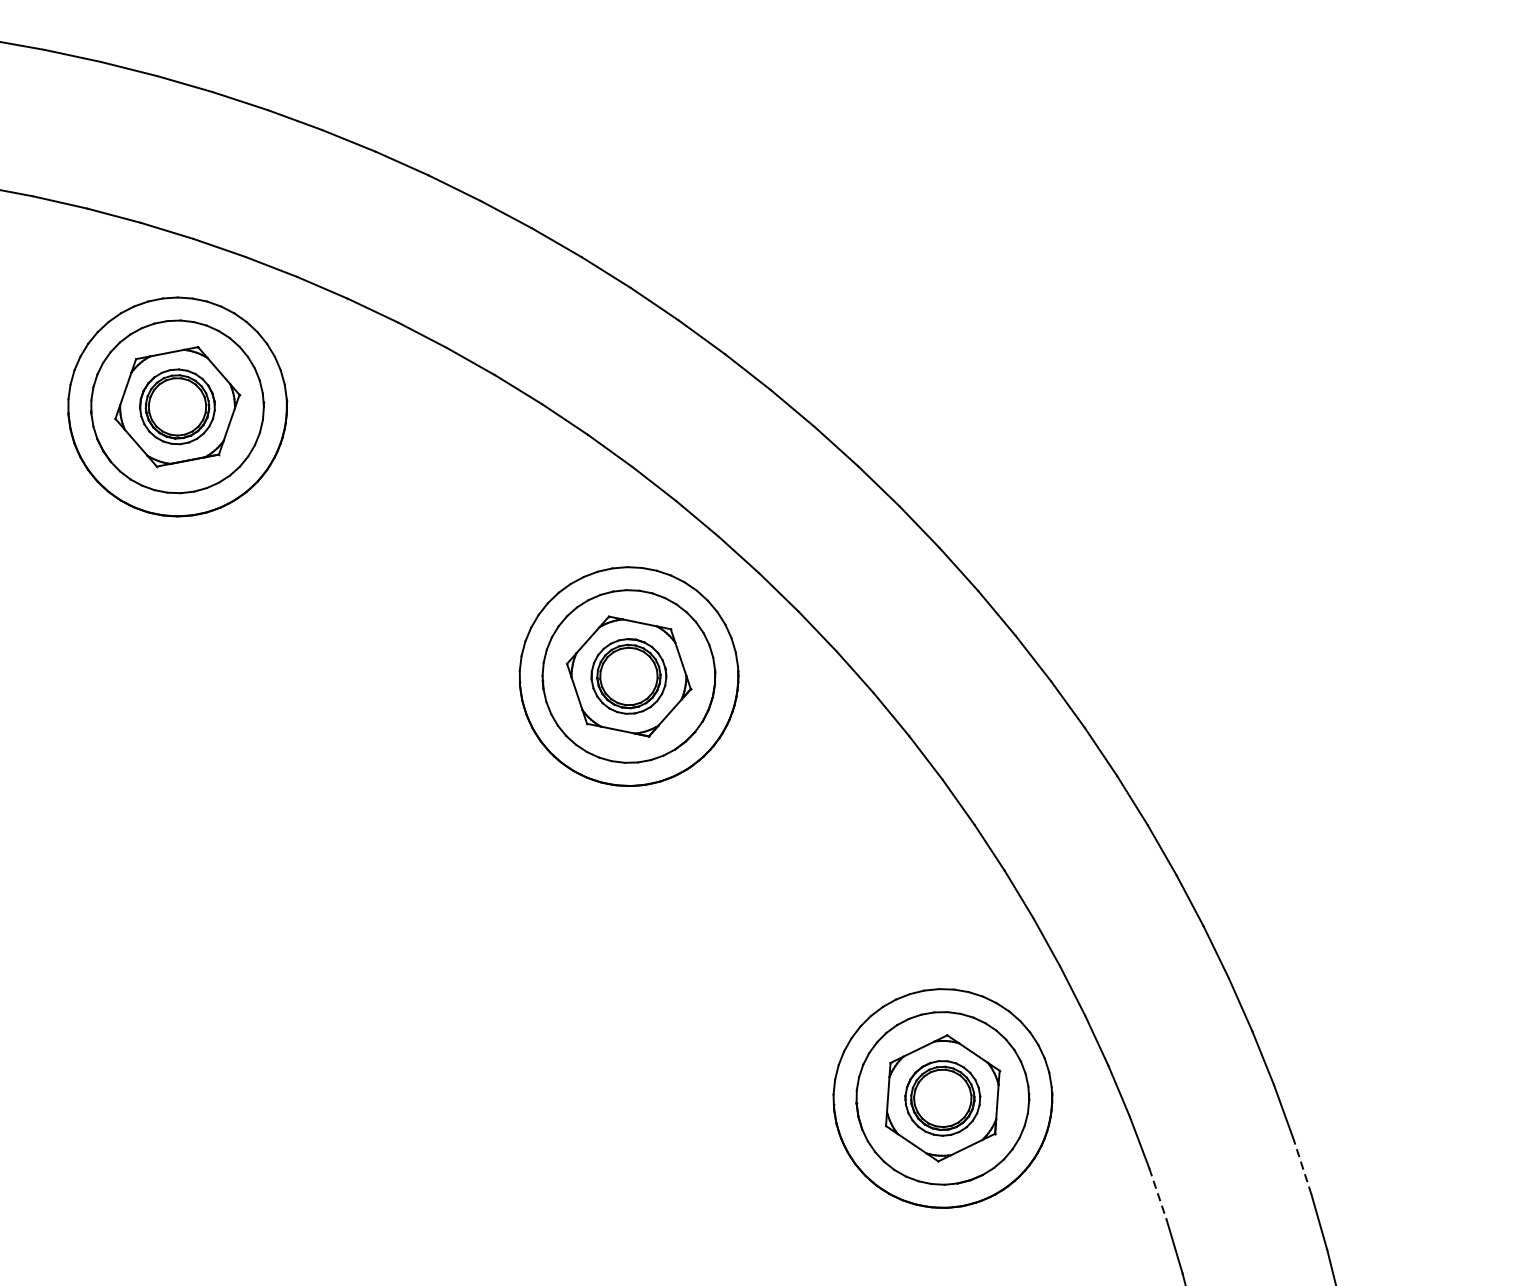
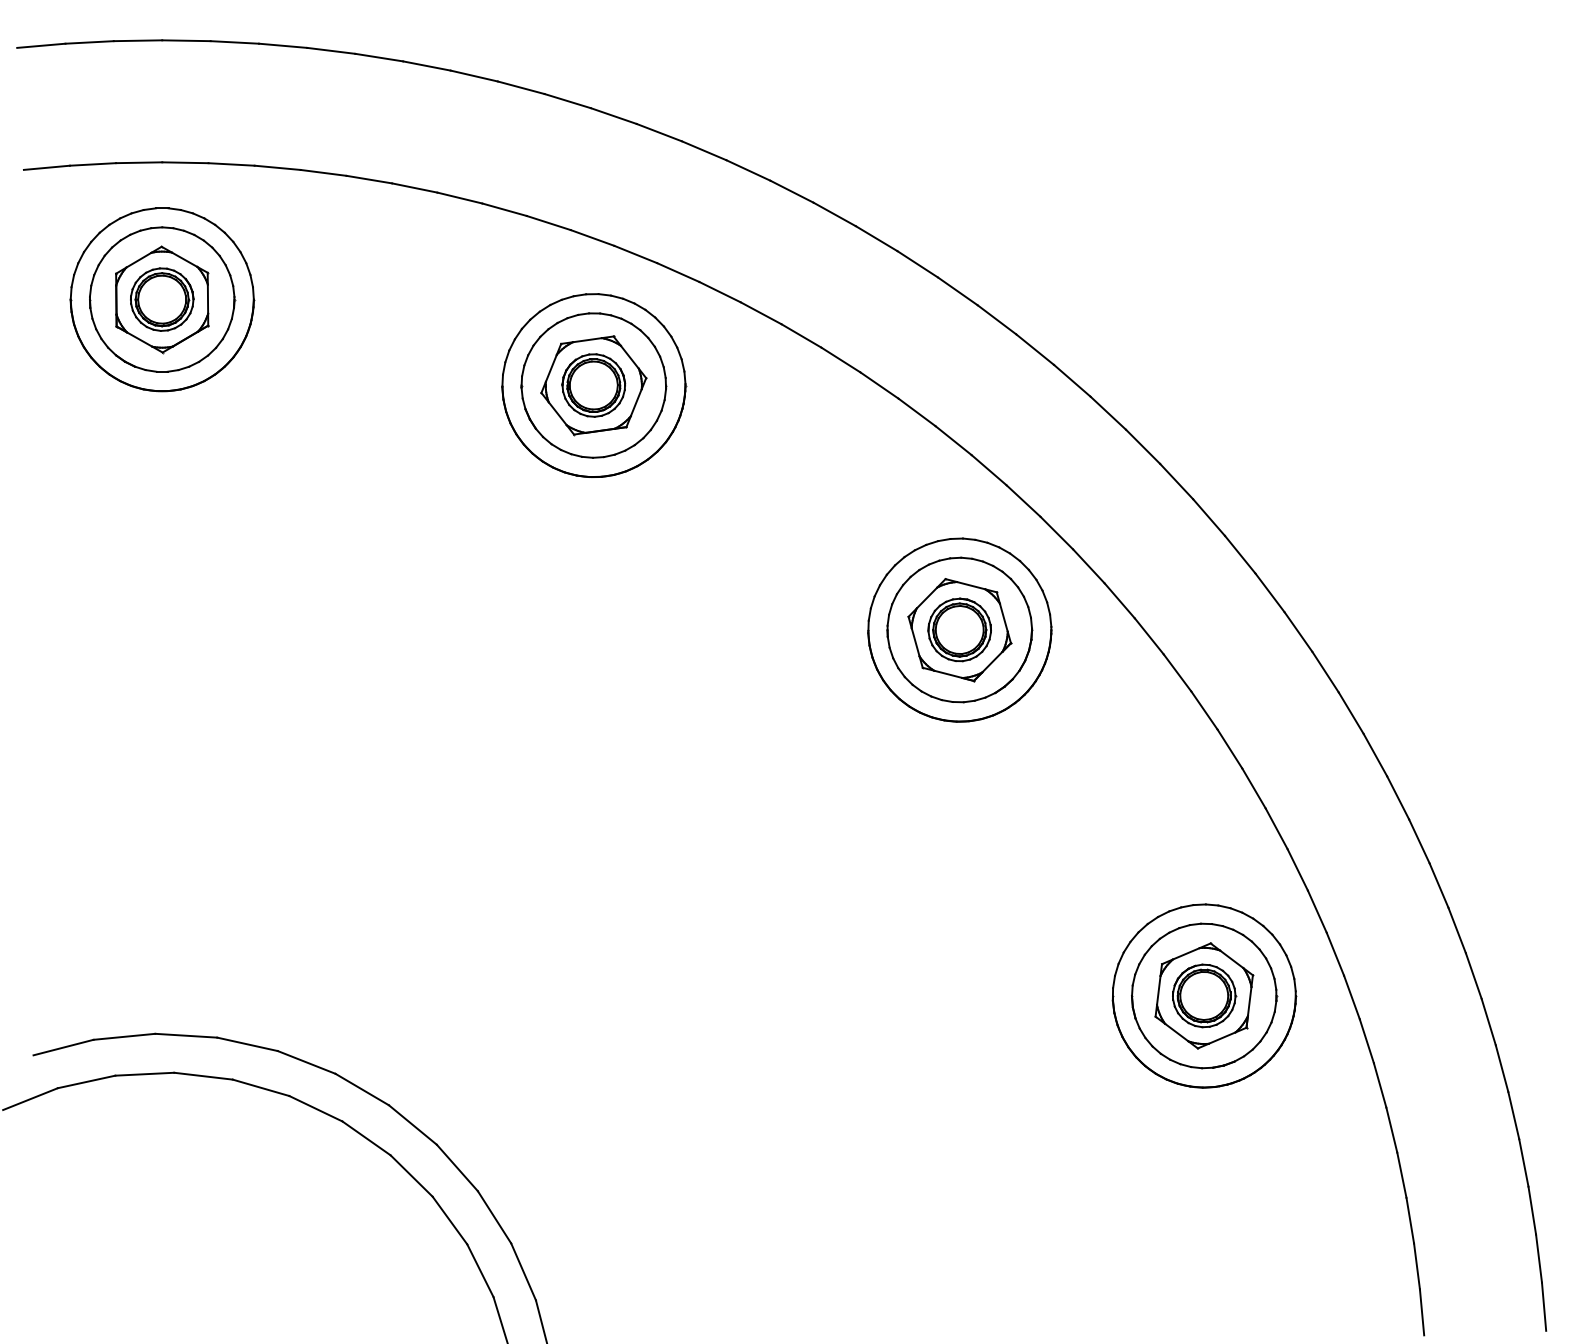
line: (1301, 1166) -> (1501, 1068), dashed -> solid
line: (1158, 1194) -> (1380, 1085), dashed -> solid

